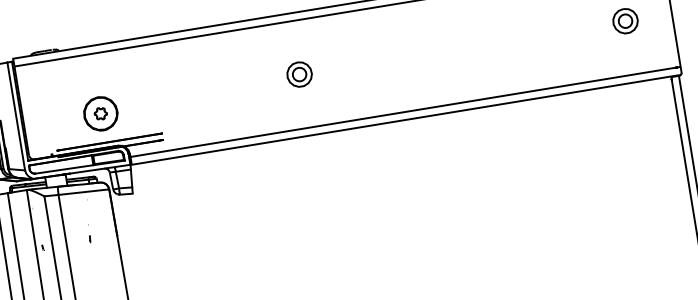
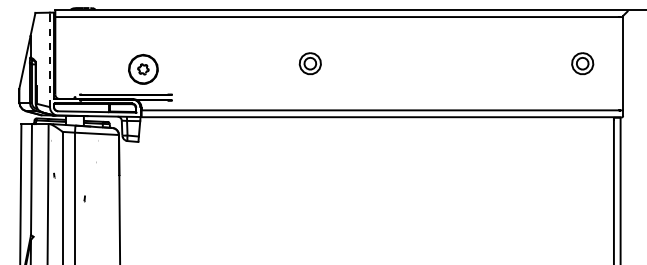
part: (298, 74) -> (309, 63), moved
part: (100, 112) -> (143, 68), moved
line: (15, 116) -> (49, 59), solid -> dashed
curve: (89, 238) -> (84, 198), moved

